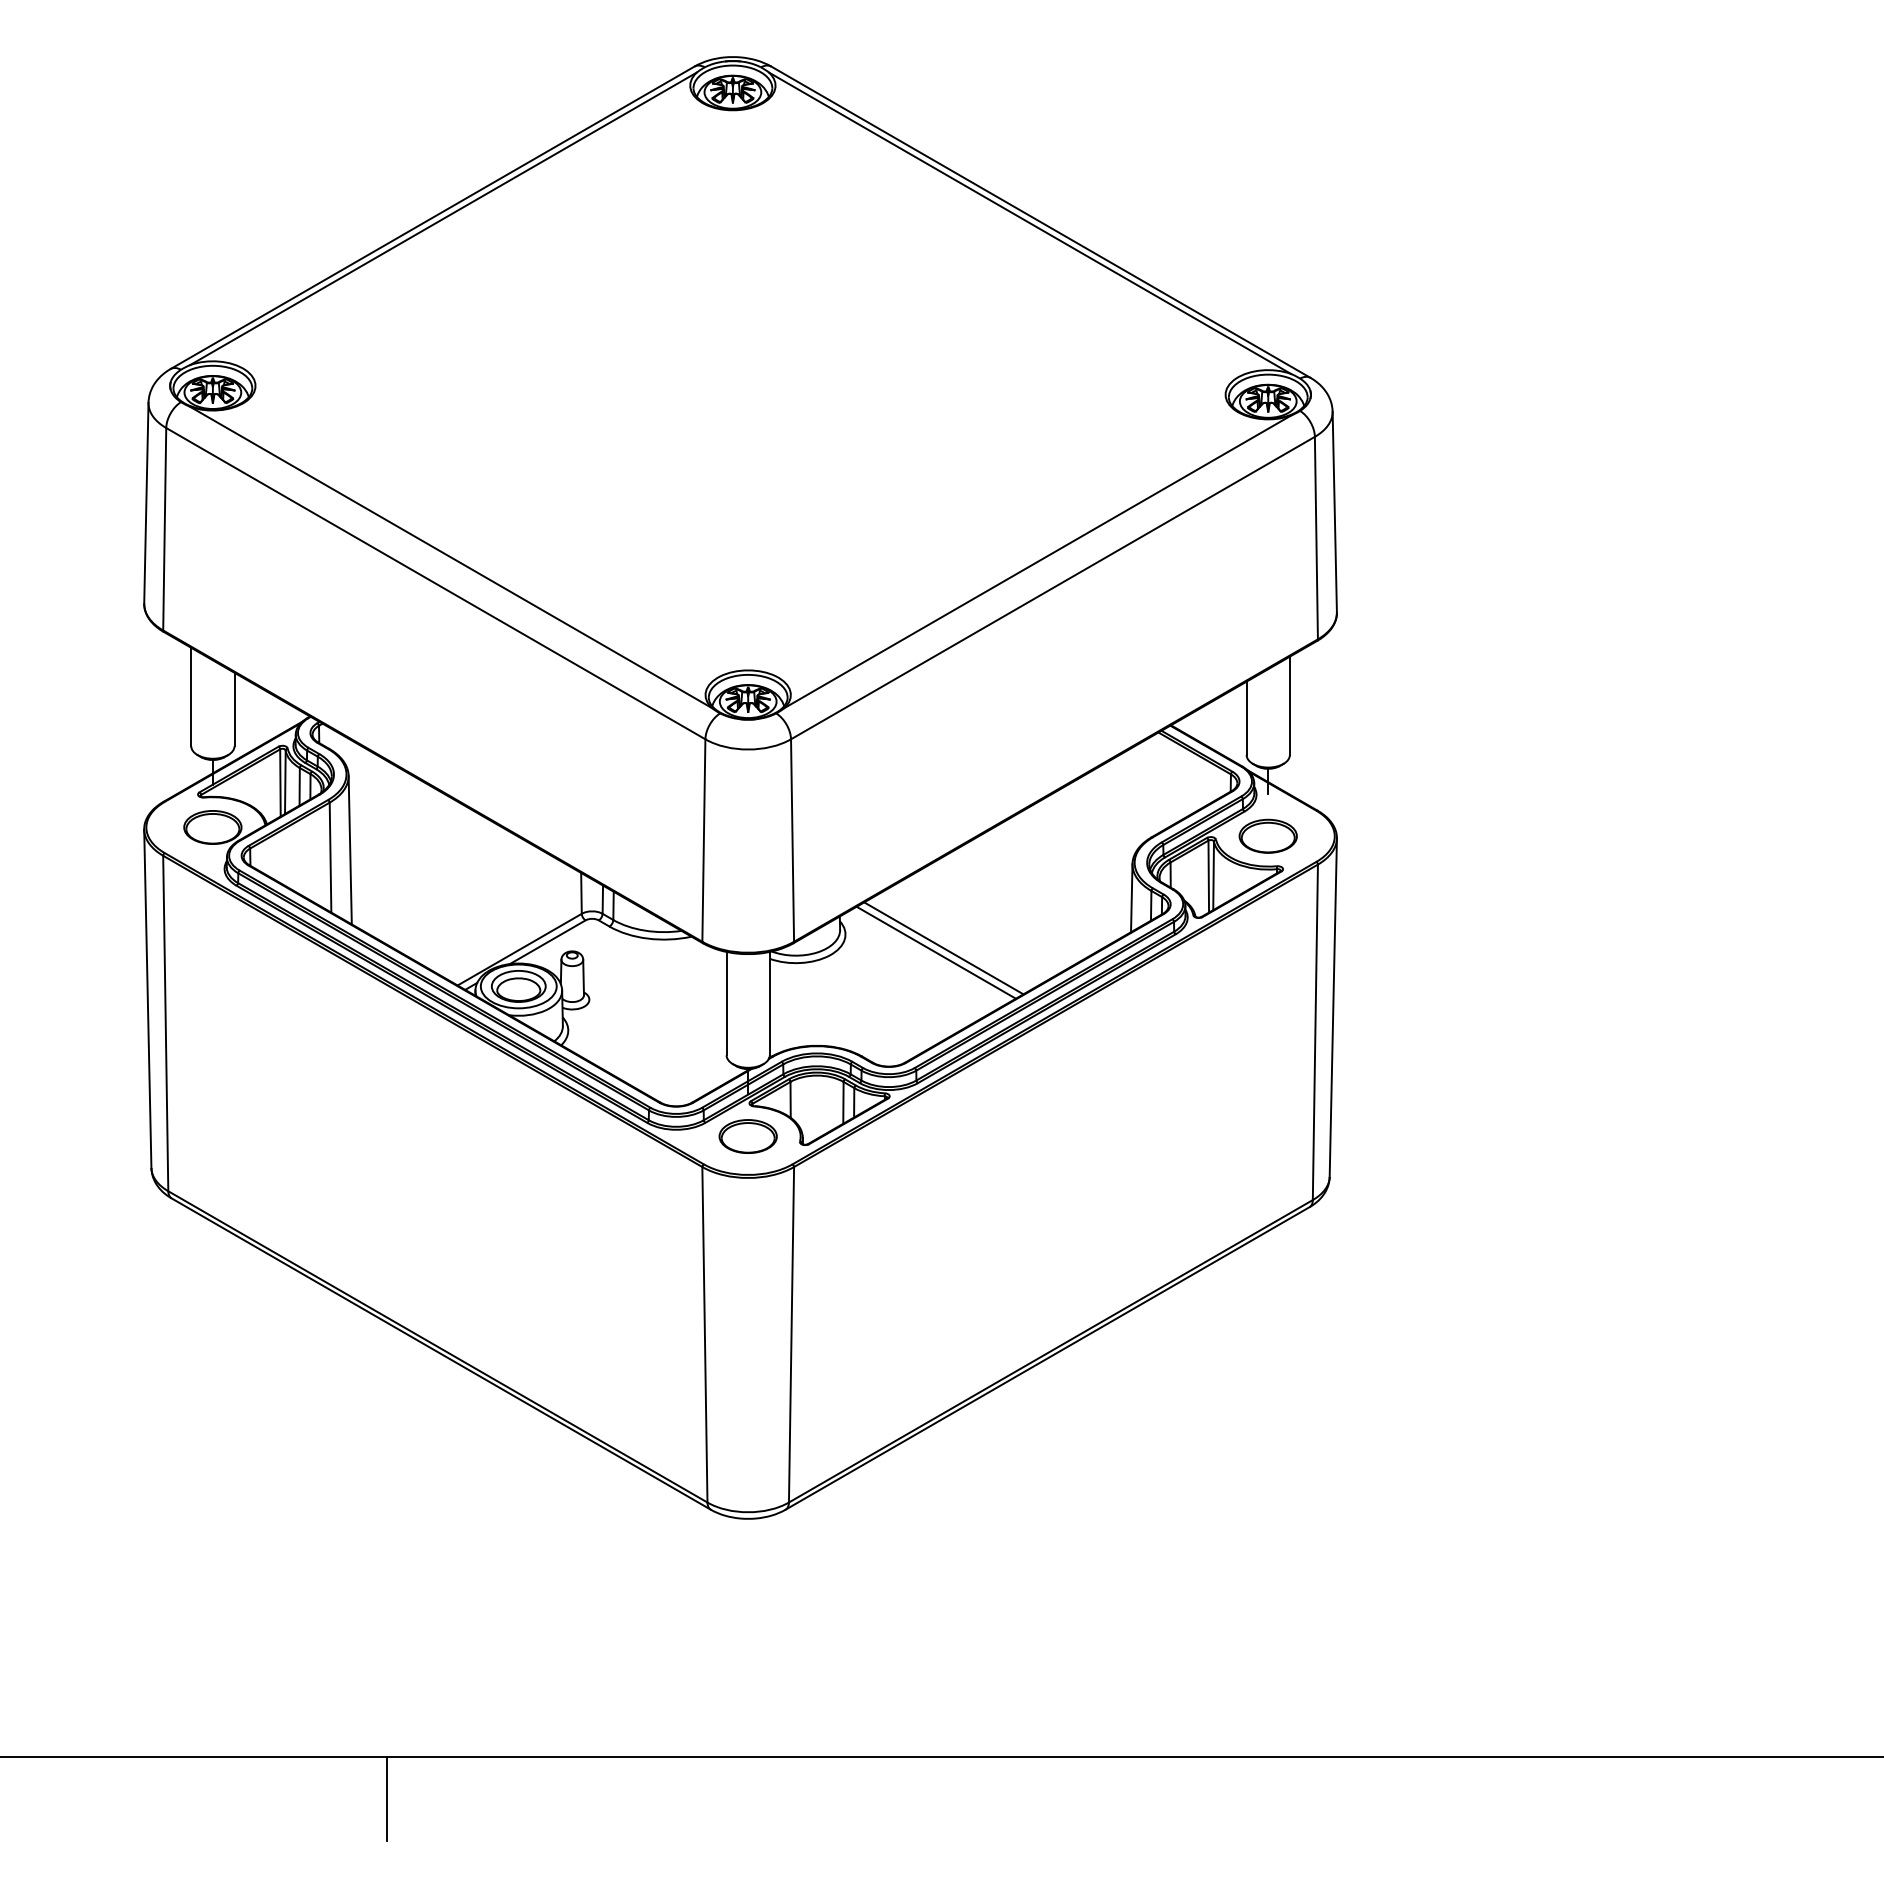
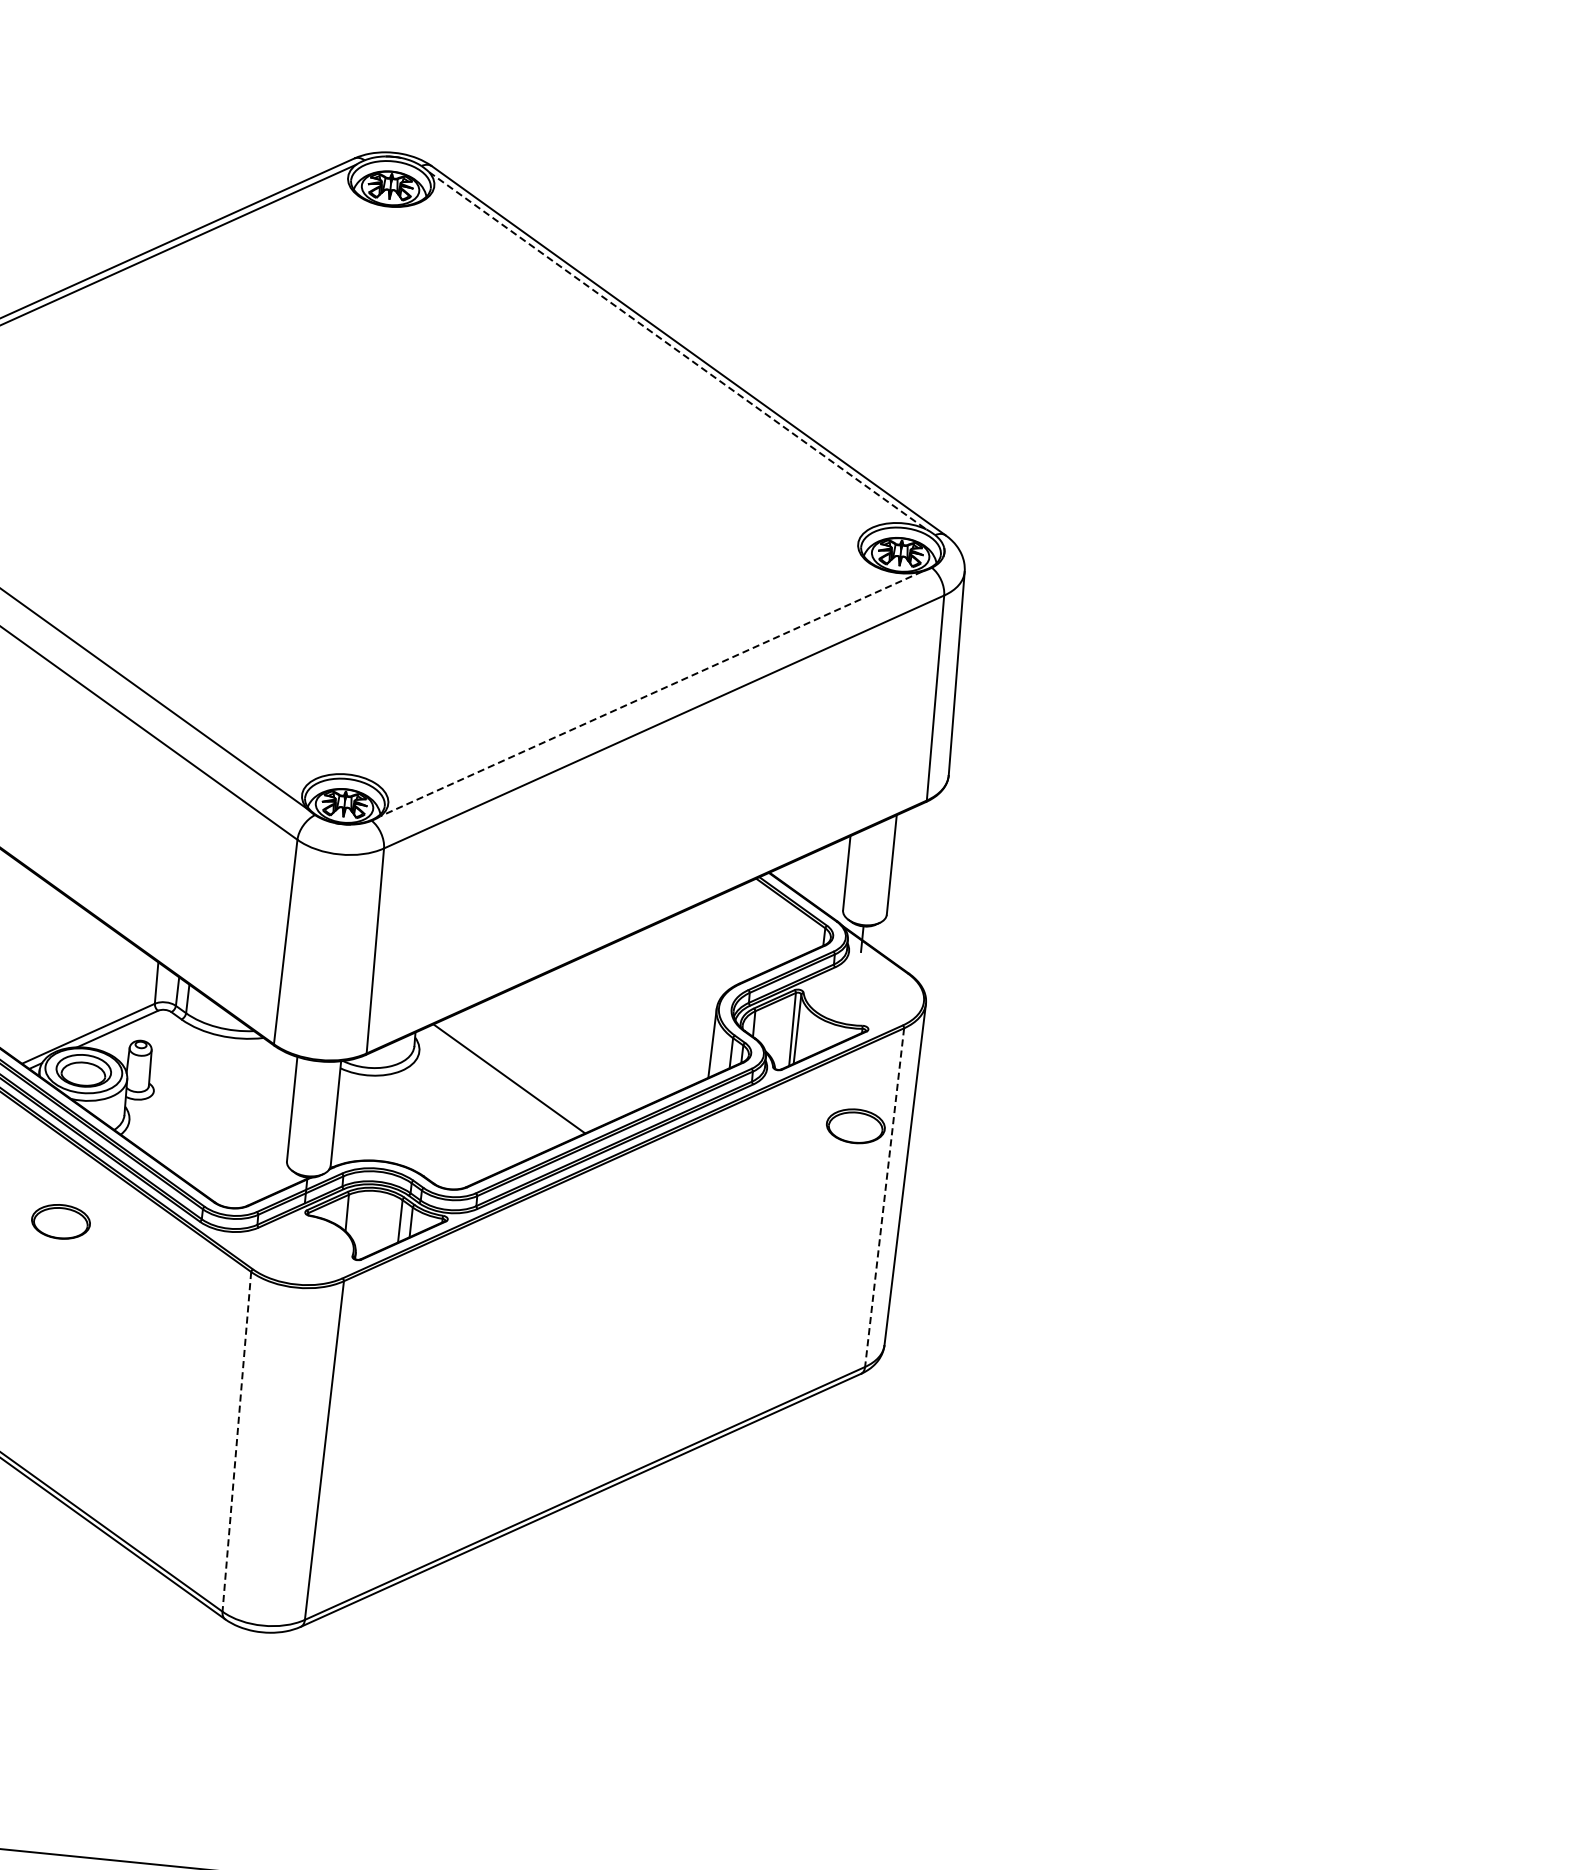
line: (1030, 223) -> (678, 351), solid -> dashed
line: (1037, 561) -> (651, 693), solid -> dashed
part: (1267, 835) -> (855, 1125), moved
line: (943, 948) -> (517, 1075), removed
line: (1315, 1032) -> (884, 1197), solid -> dashed
part: (747, 1136) -> (60, 1221), moved
line: (704, 1334) -> (236, 1441), solid -> dashed

